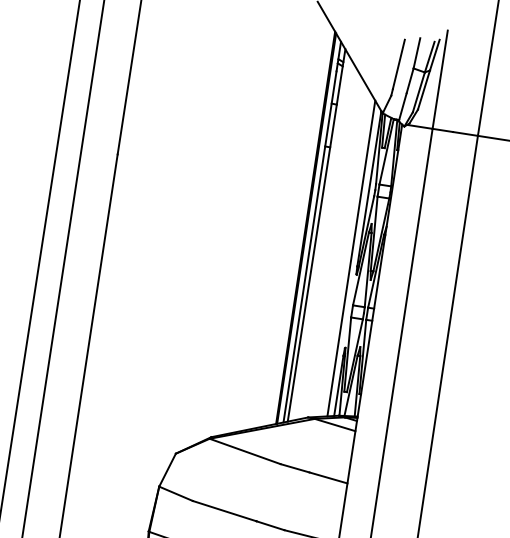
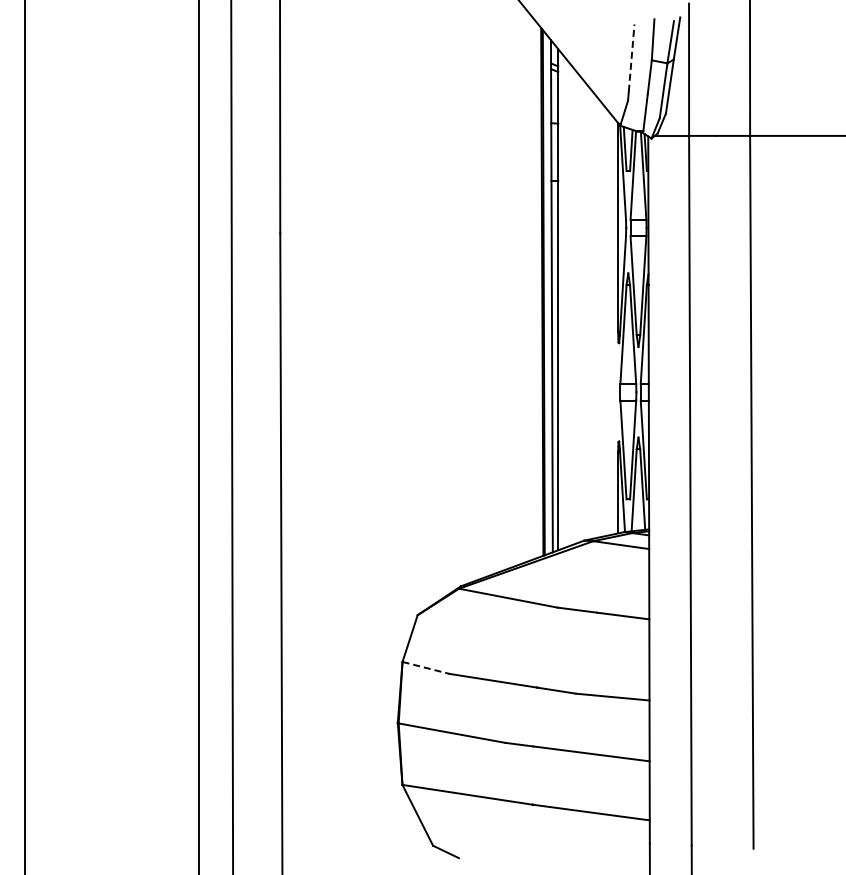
line: (398, 64) -> (631, 58), solid -> dashed
line: (351, 258) -> (608, 322), removed
line: (176, 494) -> (426, 668), solid -> dashed

